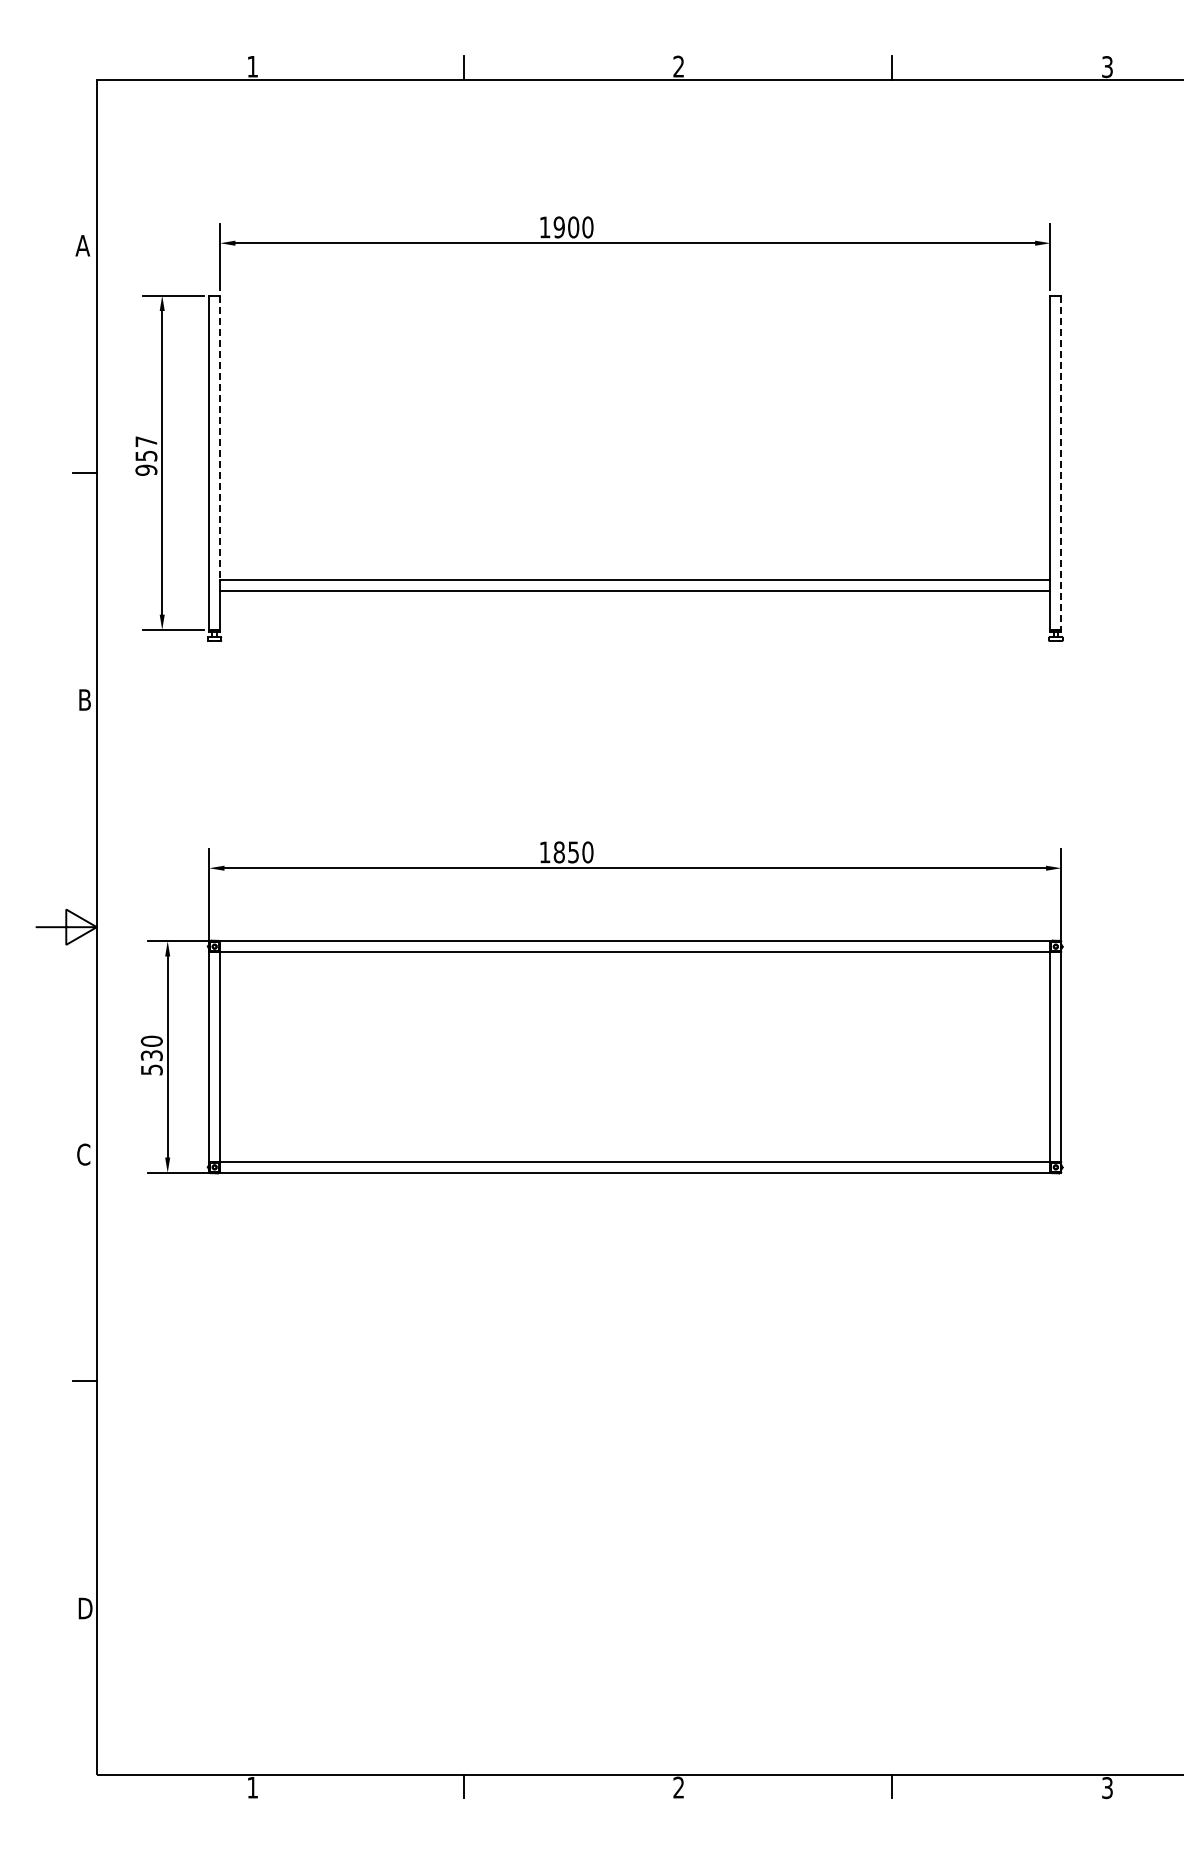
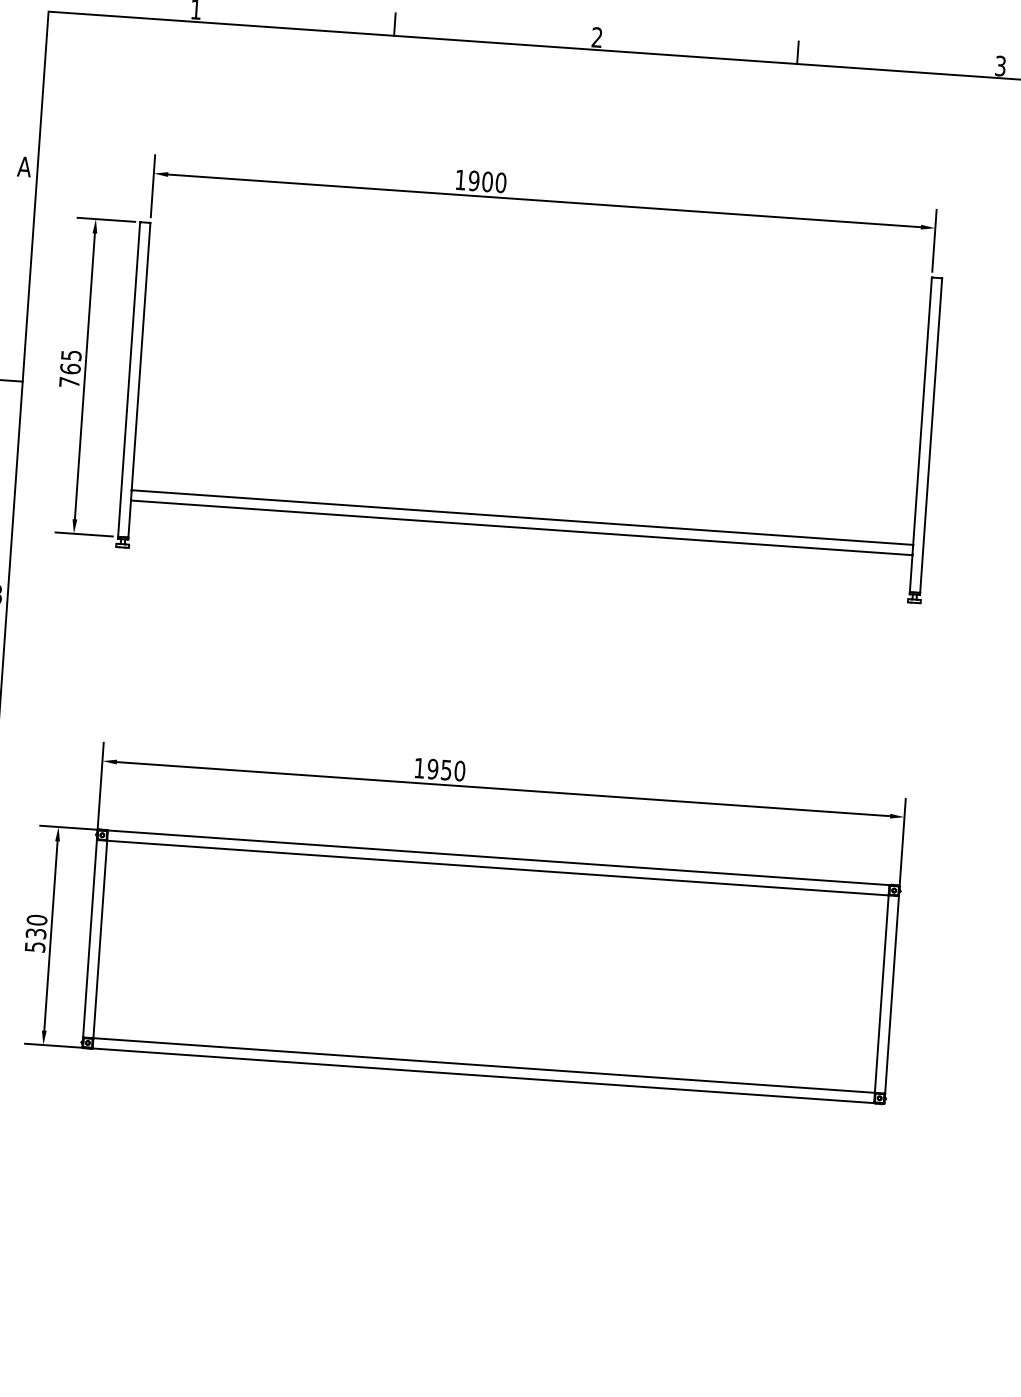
line: (220, 438) -> (141, 357), dashed -> solid
text: (146, 455) -> (70, 368), 957 -> 765
line: (1061, 463) -> (931, 436), dashed -> solid
text: (558, 852) -> (432, 769), 1850 -> 1950

